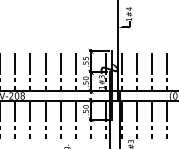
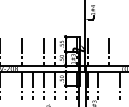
line: (15, 71) -> (11, 51), removed
line: (45, 71) -> (32, 51), removed
line: (136, 71) -> (98, 51), removed
line: (167, 71) -> (120, 51), removed
line: (15, 118) -> (11, 85), removed
line: (152, 118) -> (109, 85), removed

